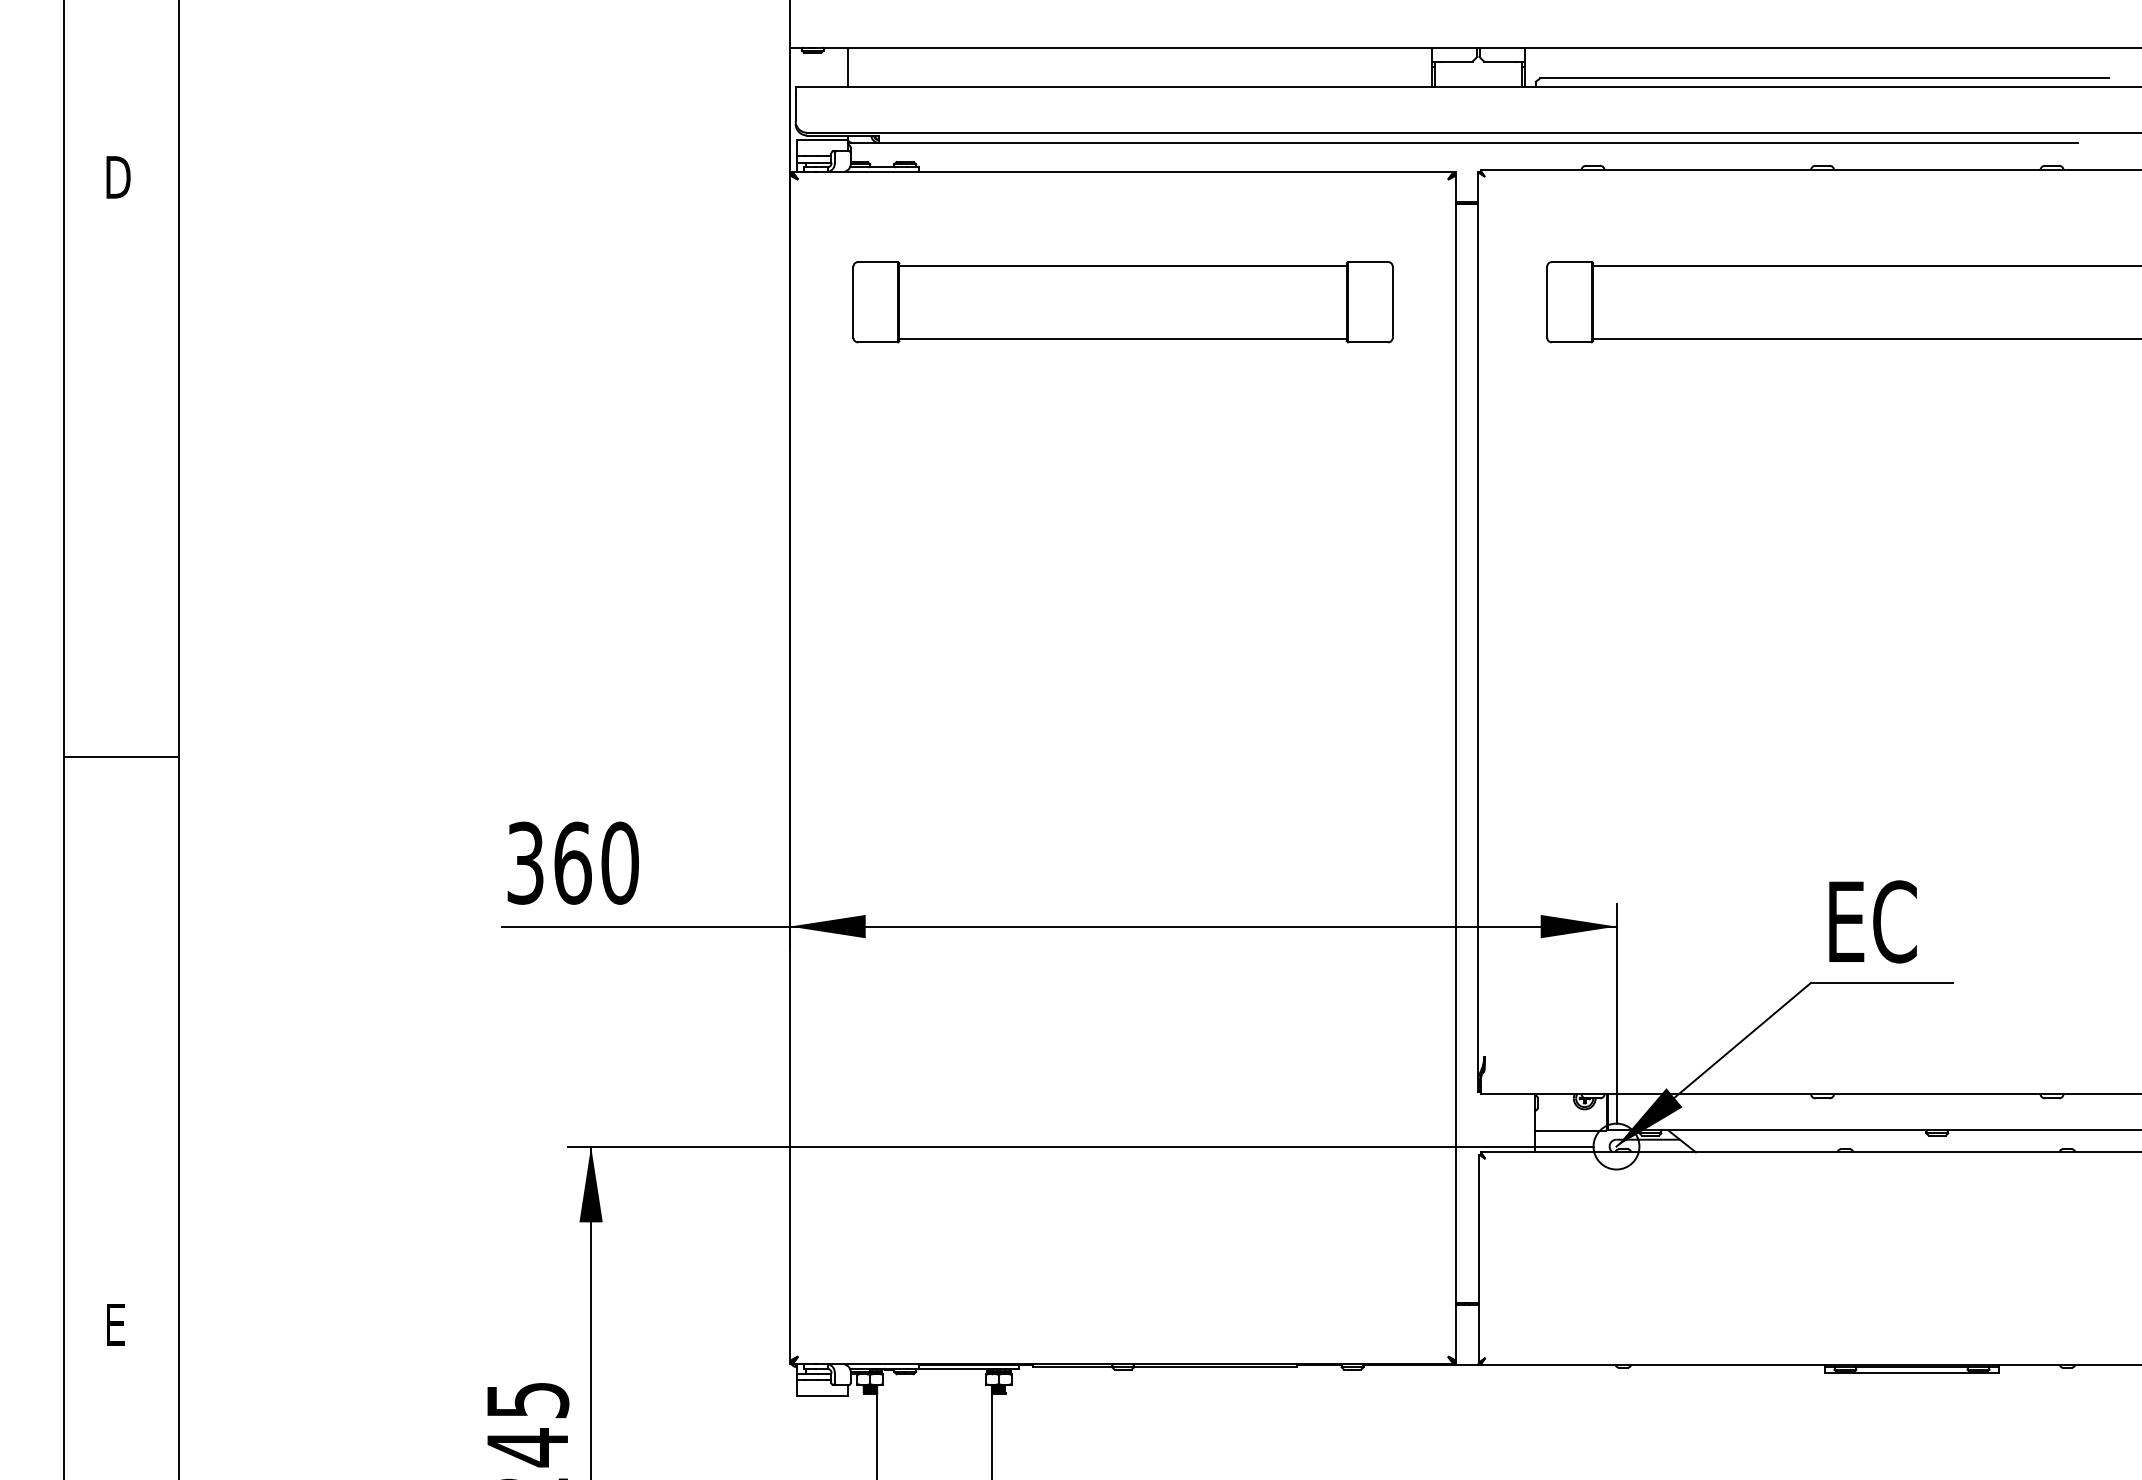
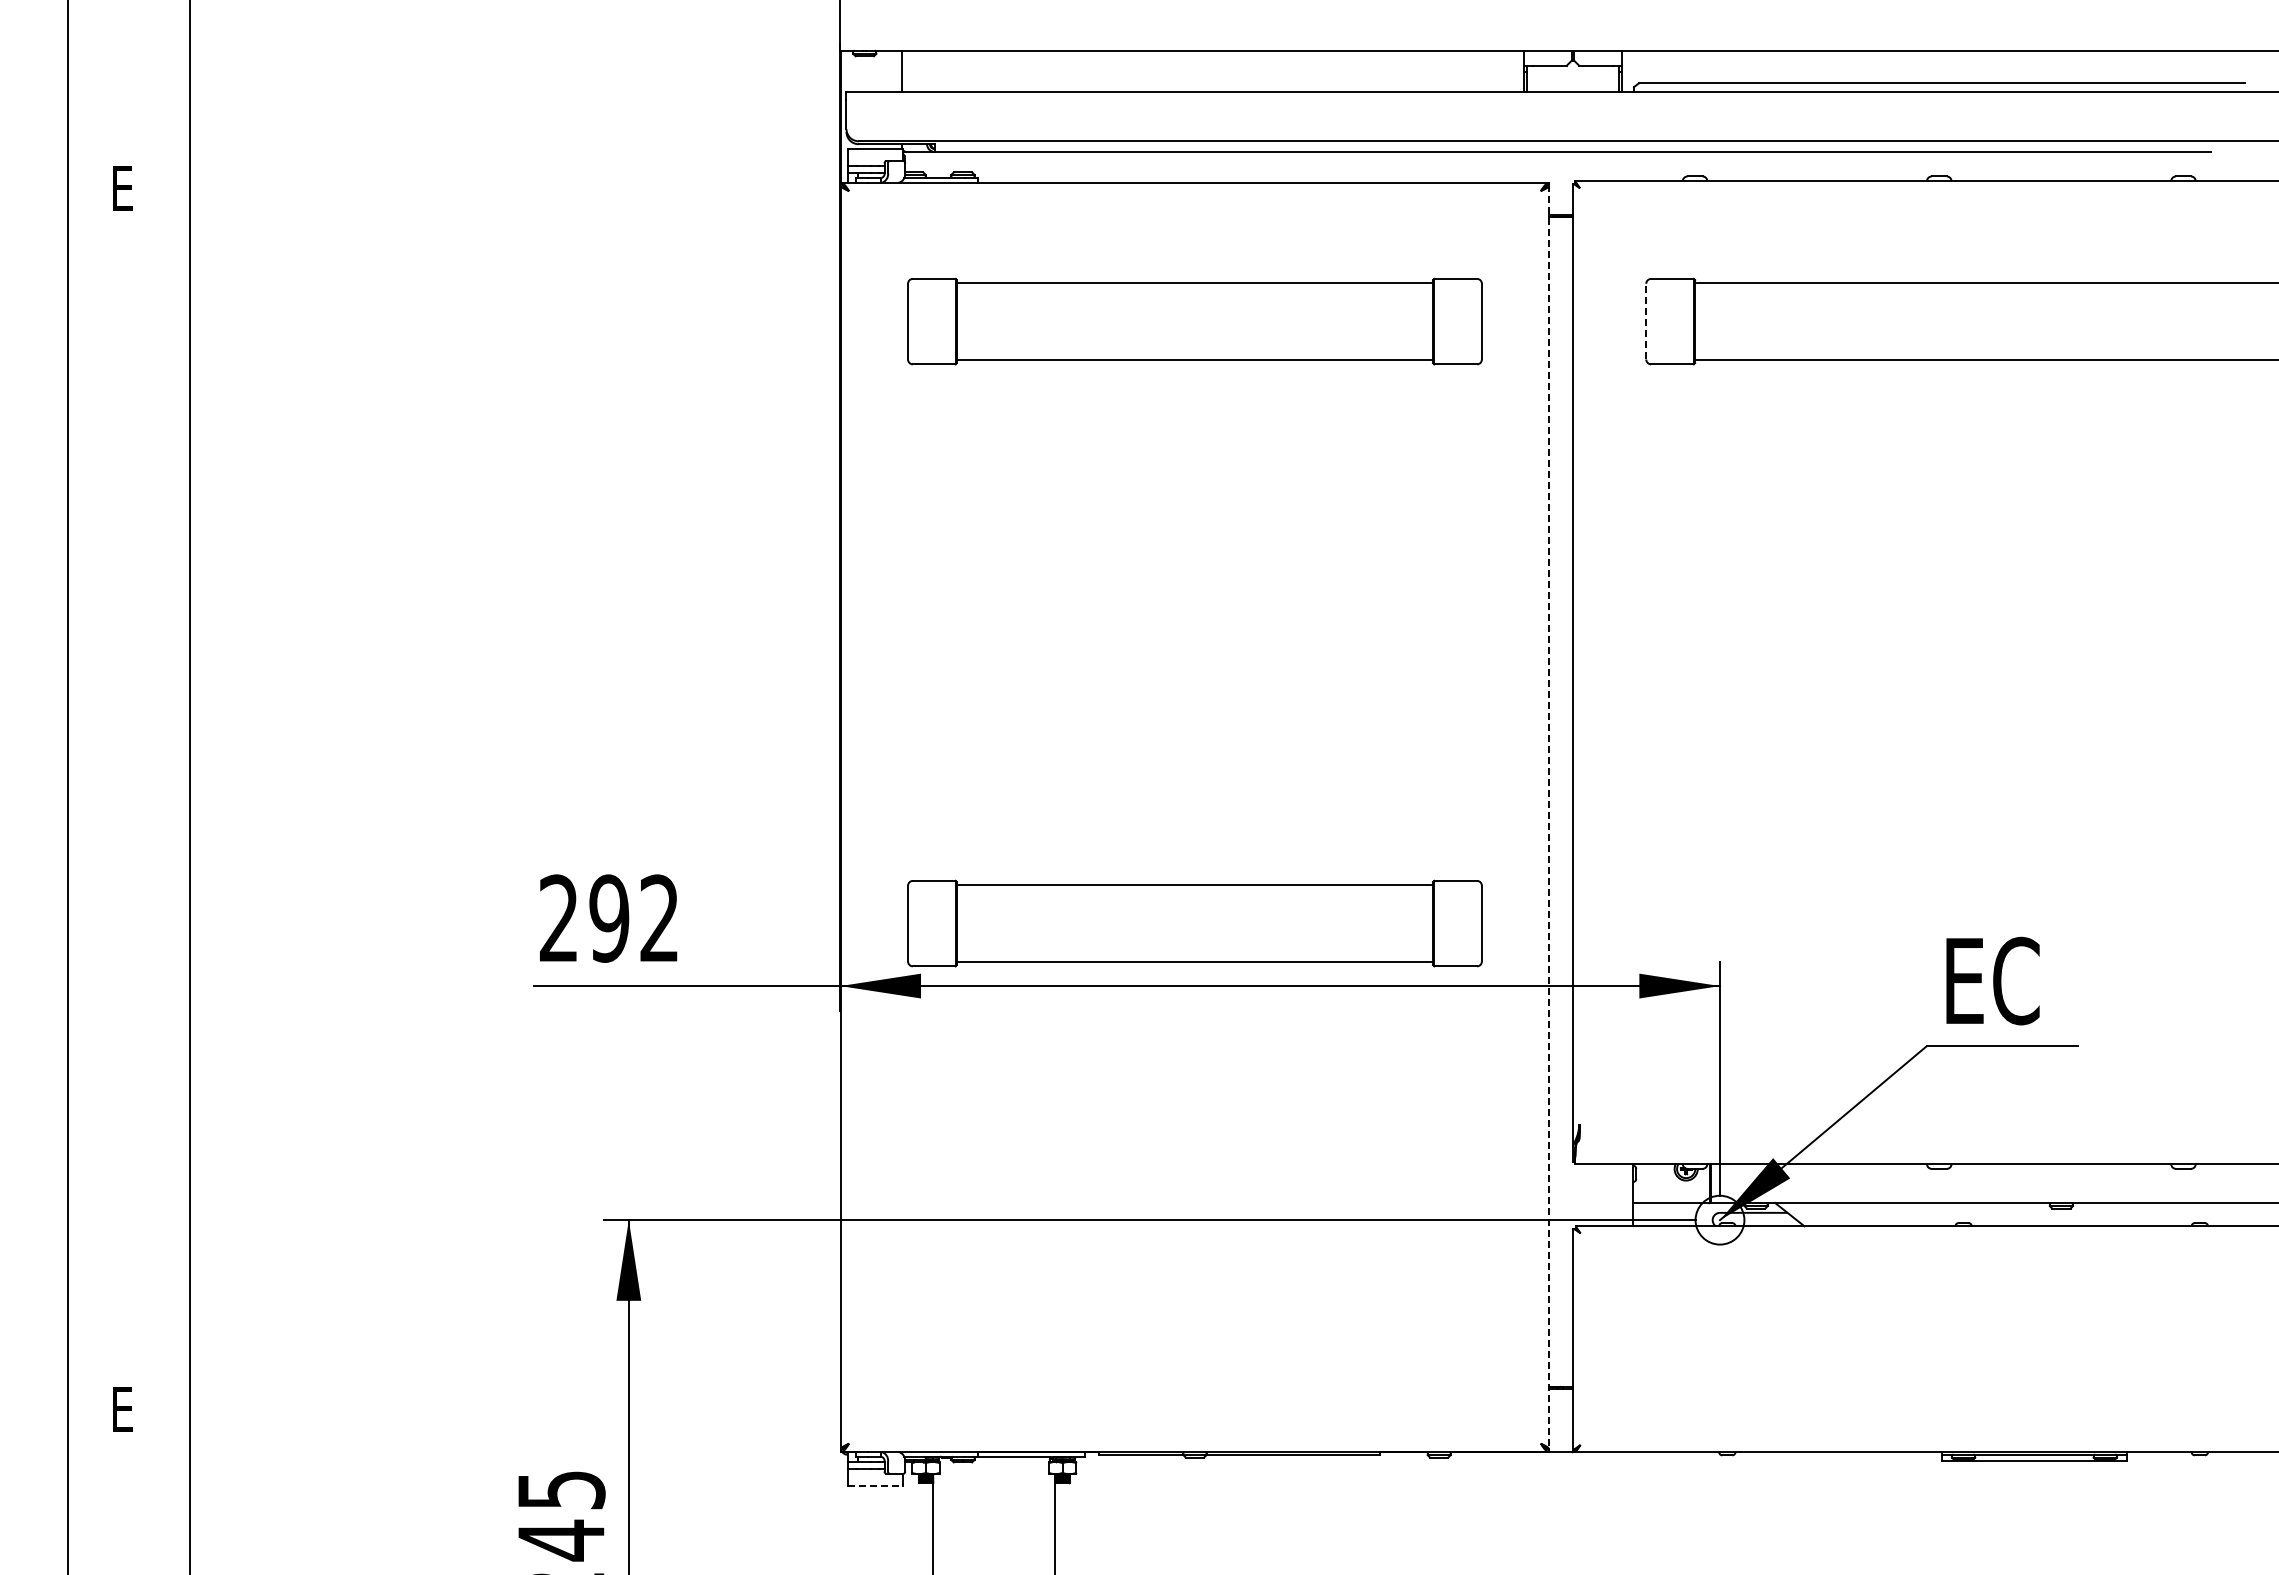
text: (118, 177) -> (125, 188), D -> E
line: (1547, 302) -> (1646, 321), solid -> dashed
line: (121, 756) -> (129, 805), removed
line: (1456, 768) -> (1549, 817), solid -> dashed
text: (572, 863) -> (609, 918), 360 -> 292
part: (1122, 867) -> (1194, 923), added
line: (822, 1395) -> (875, 1485), solid -> dashed

